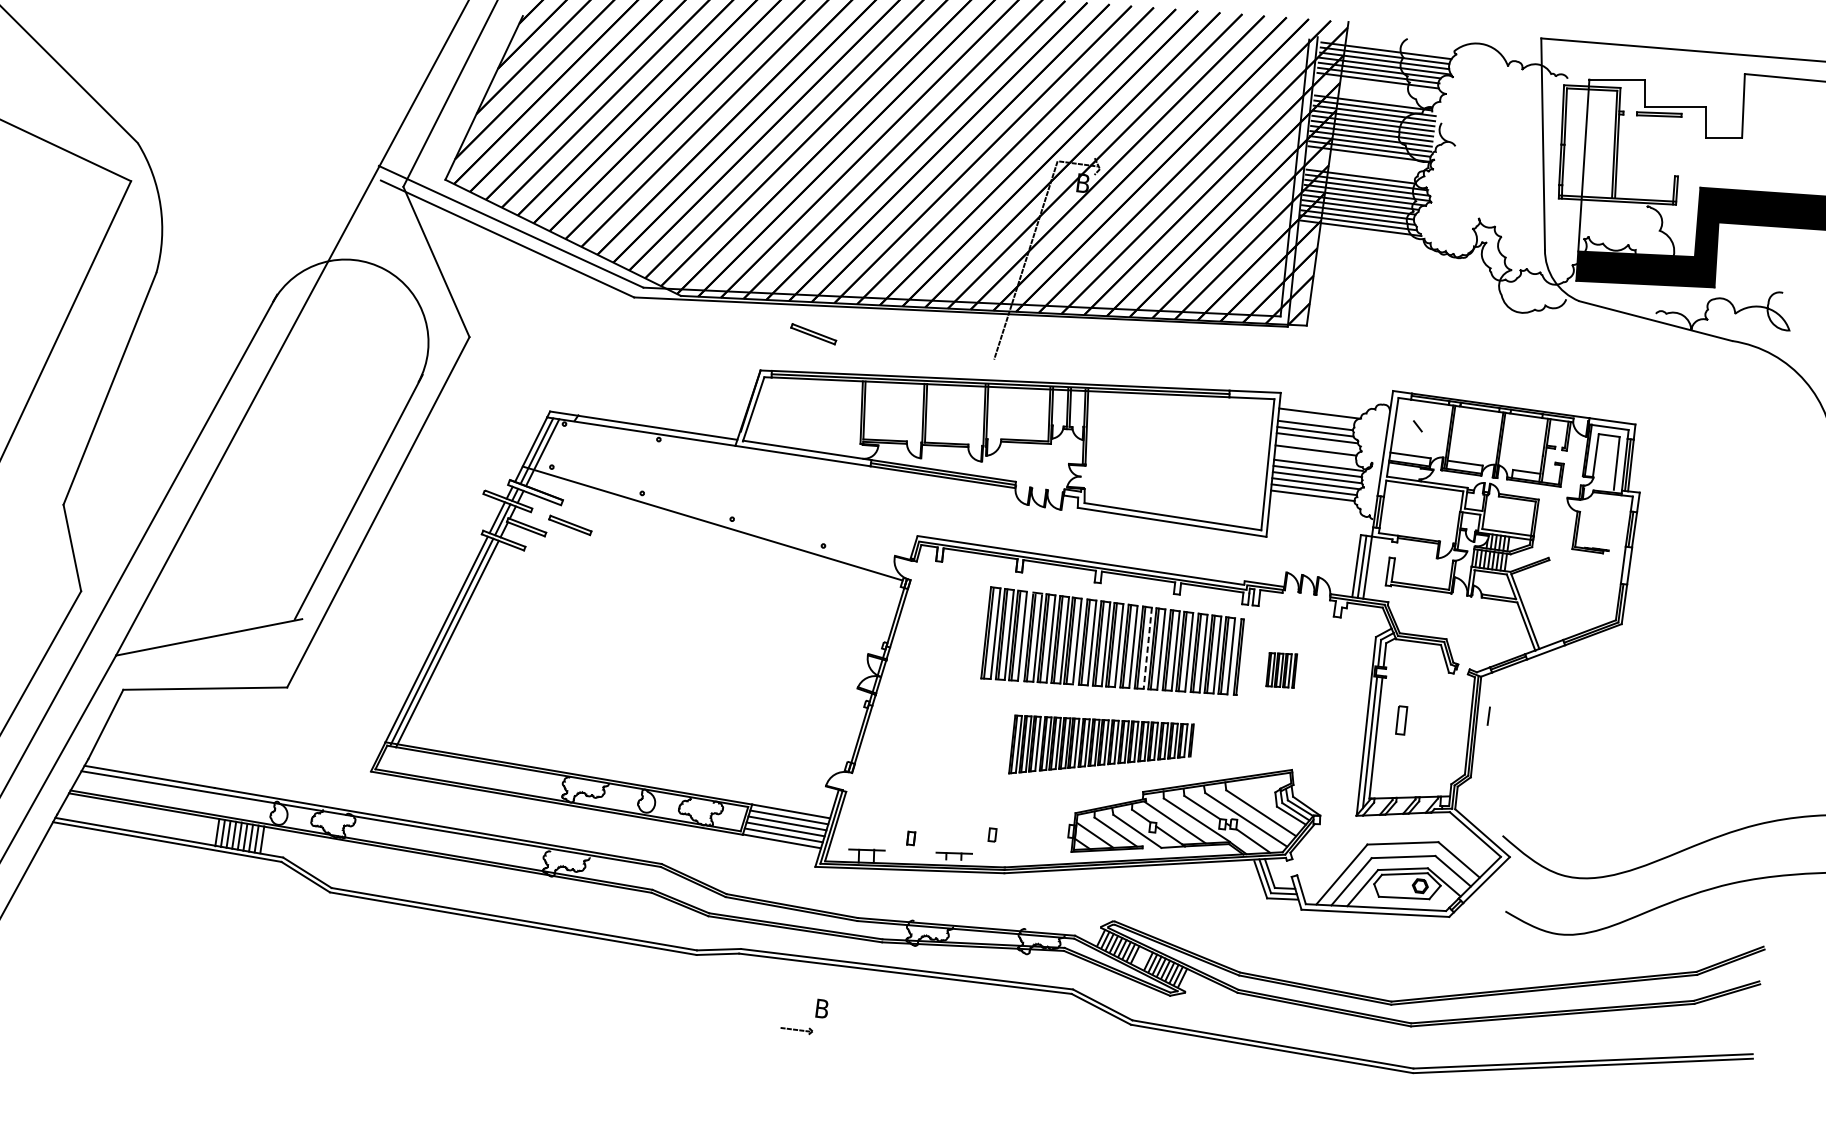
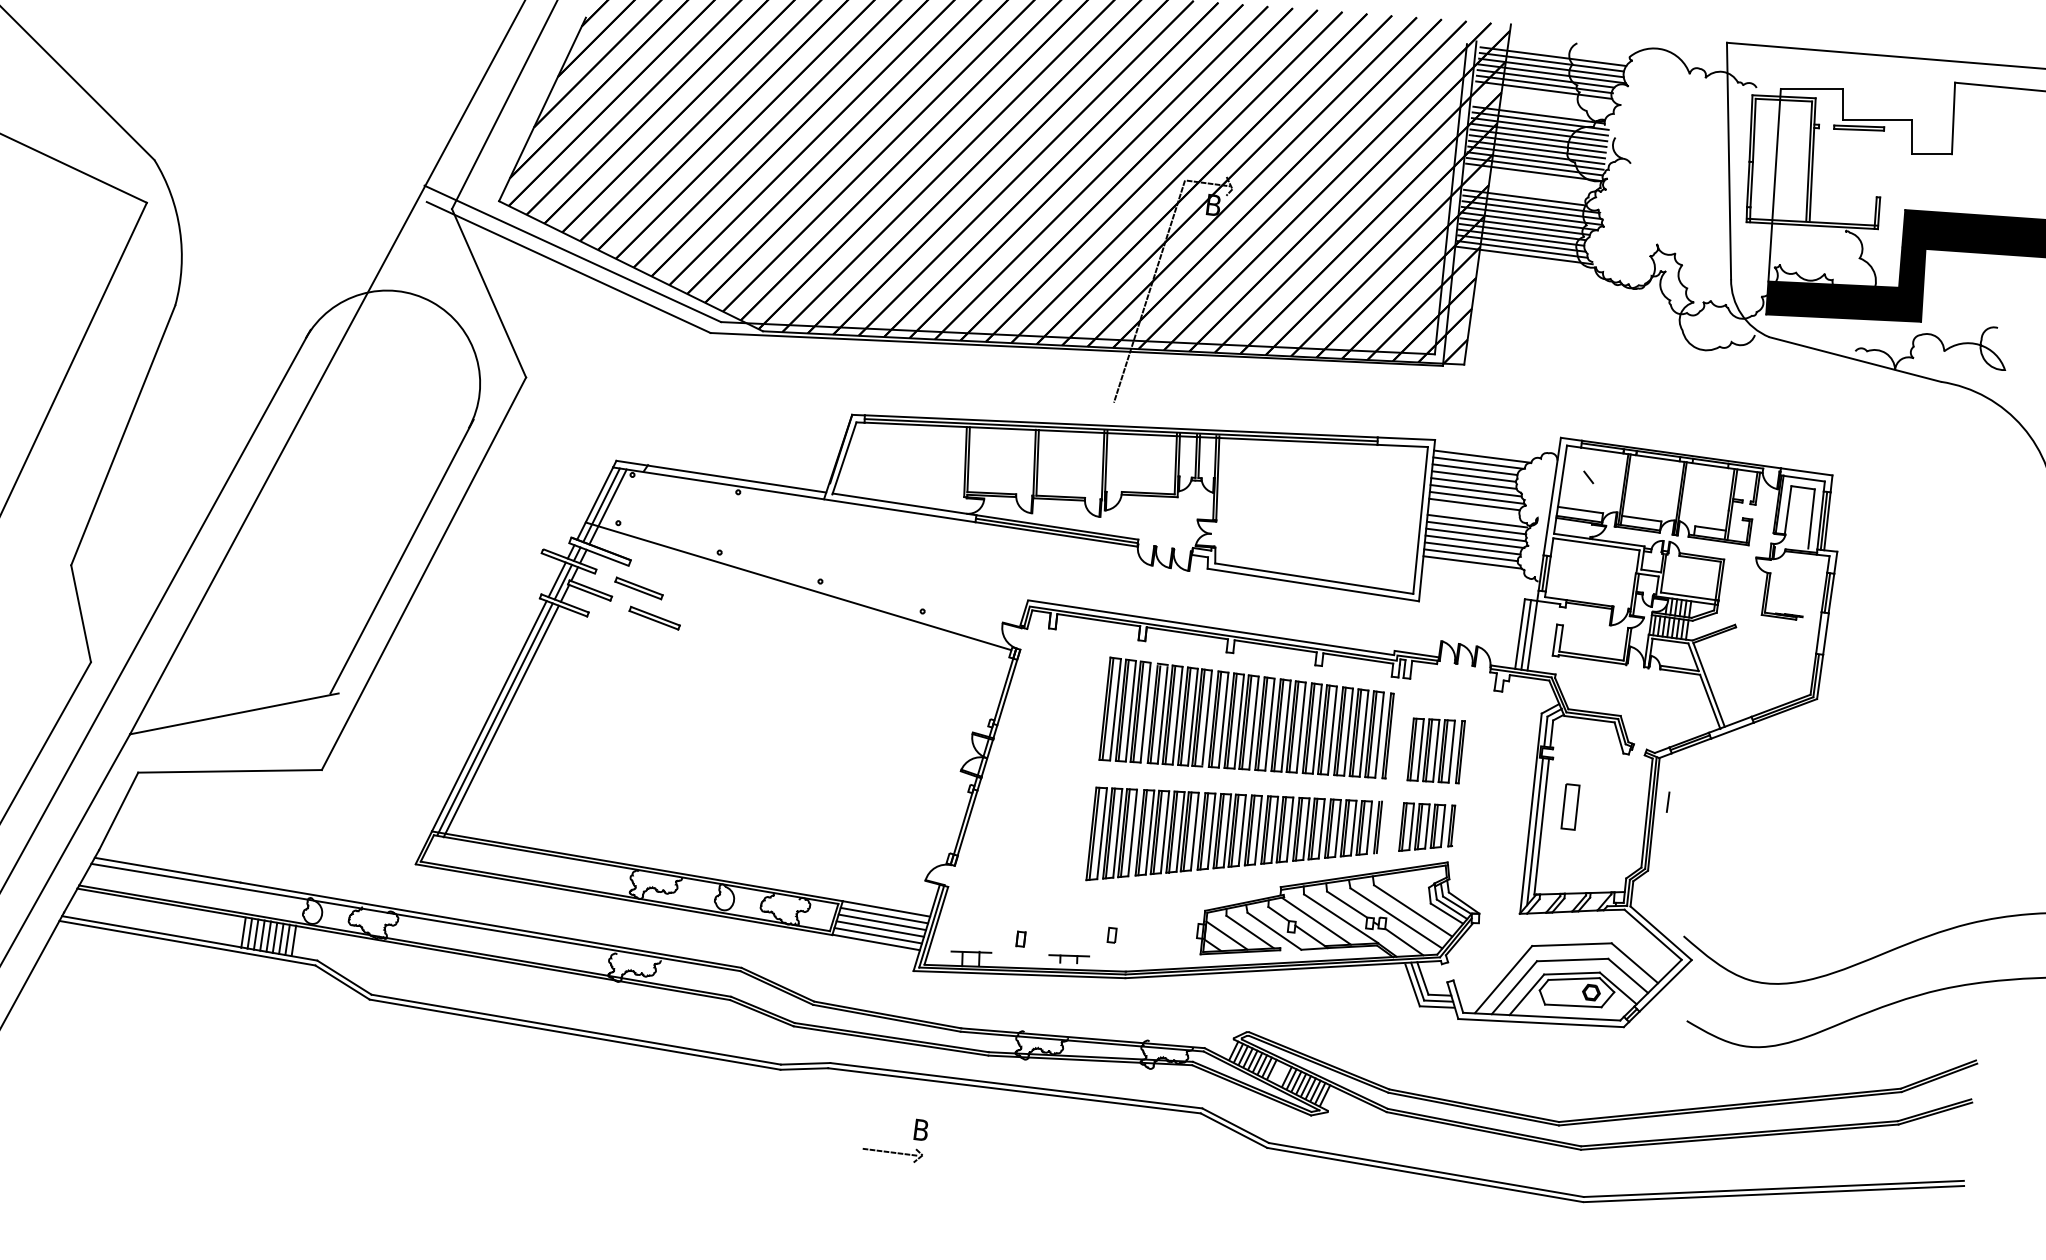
part: (813, 333) -> (654, 617), moved
line: (1323, 407) -> (1482, 456), added
line: (1315, 419) -> (1474, 469), added
line: (1317, 444) -> (1476, 497), added
line: (1314, 502) -> (1472, 562), added
line: (1148, 648) -> (1286, 726), dashed -> solid
part: (1281, 670) -> (1435, 750), size x1.67
part: (1401, 720) -> (1570, 806), size x1.43
part: (1274, 737) -> (1427, 826), added
part: (1100, 744) -> (1233, 833), size x1.43
part: (796, 1031) -> (892, 1155), size x1.67

